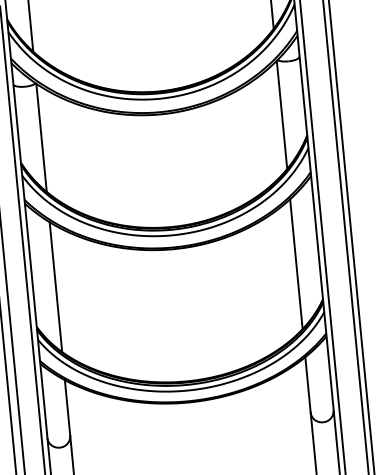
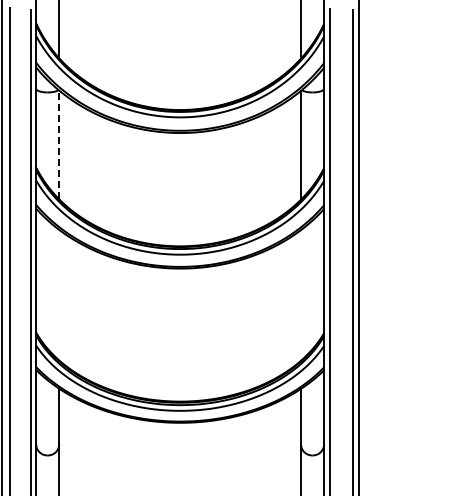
line: (41, 137) -> (59, 144), solid -> dashed
line: (296, 264) -> (301, 295), removed
line: (56, 286) -> (59, 294), removed

